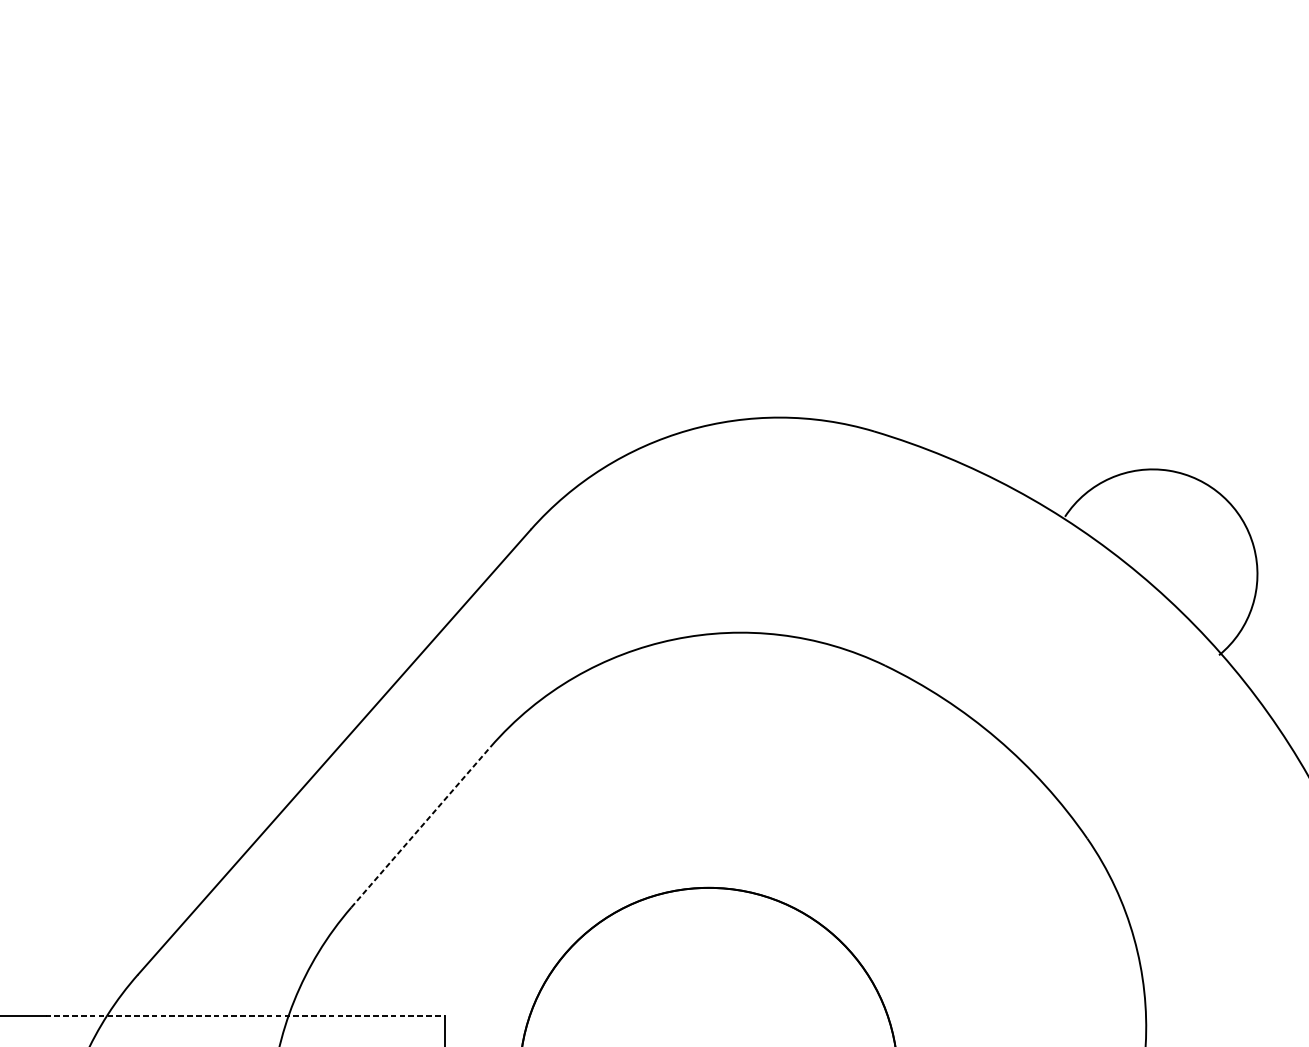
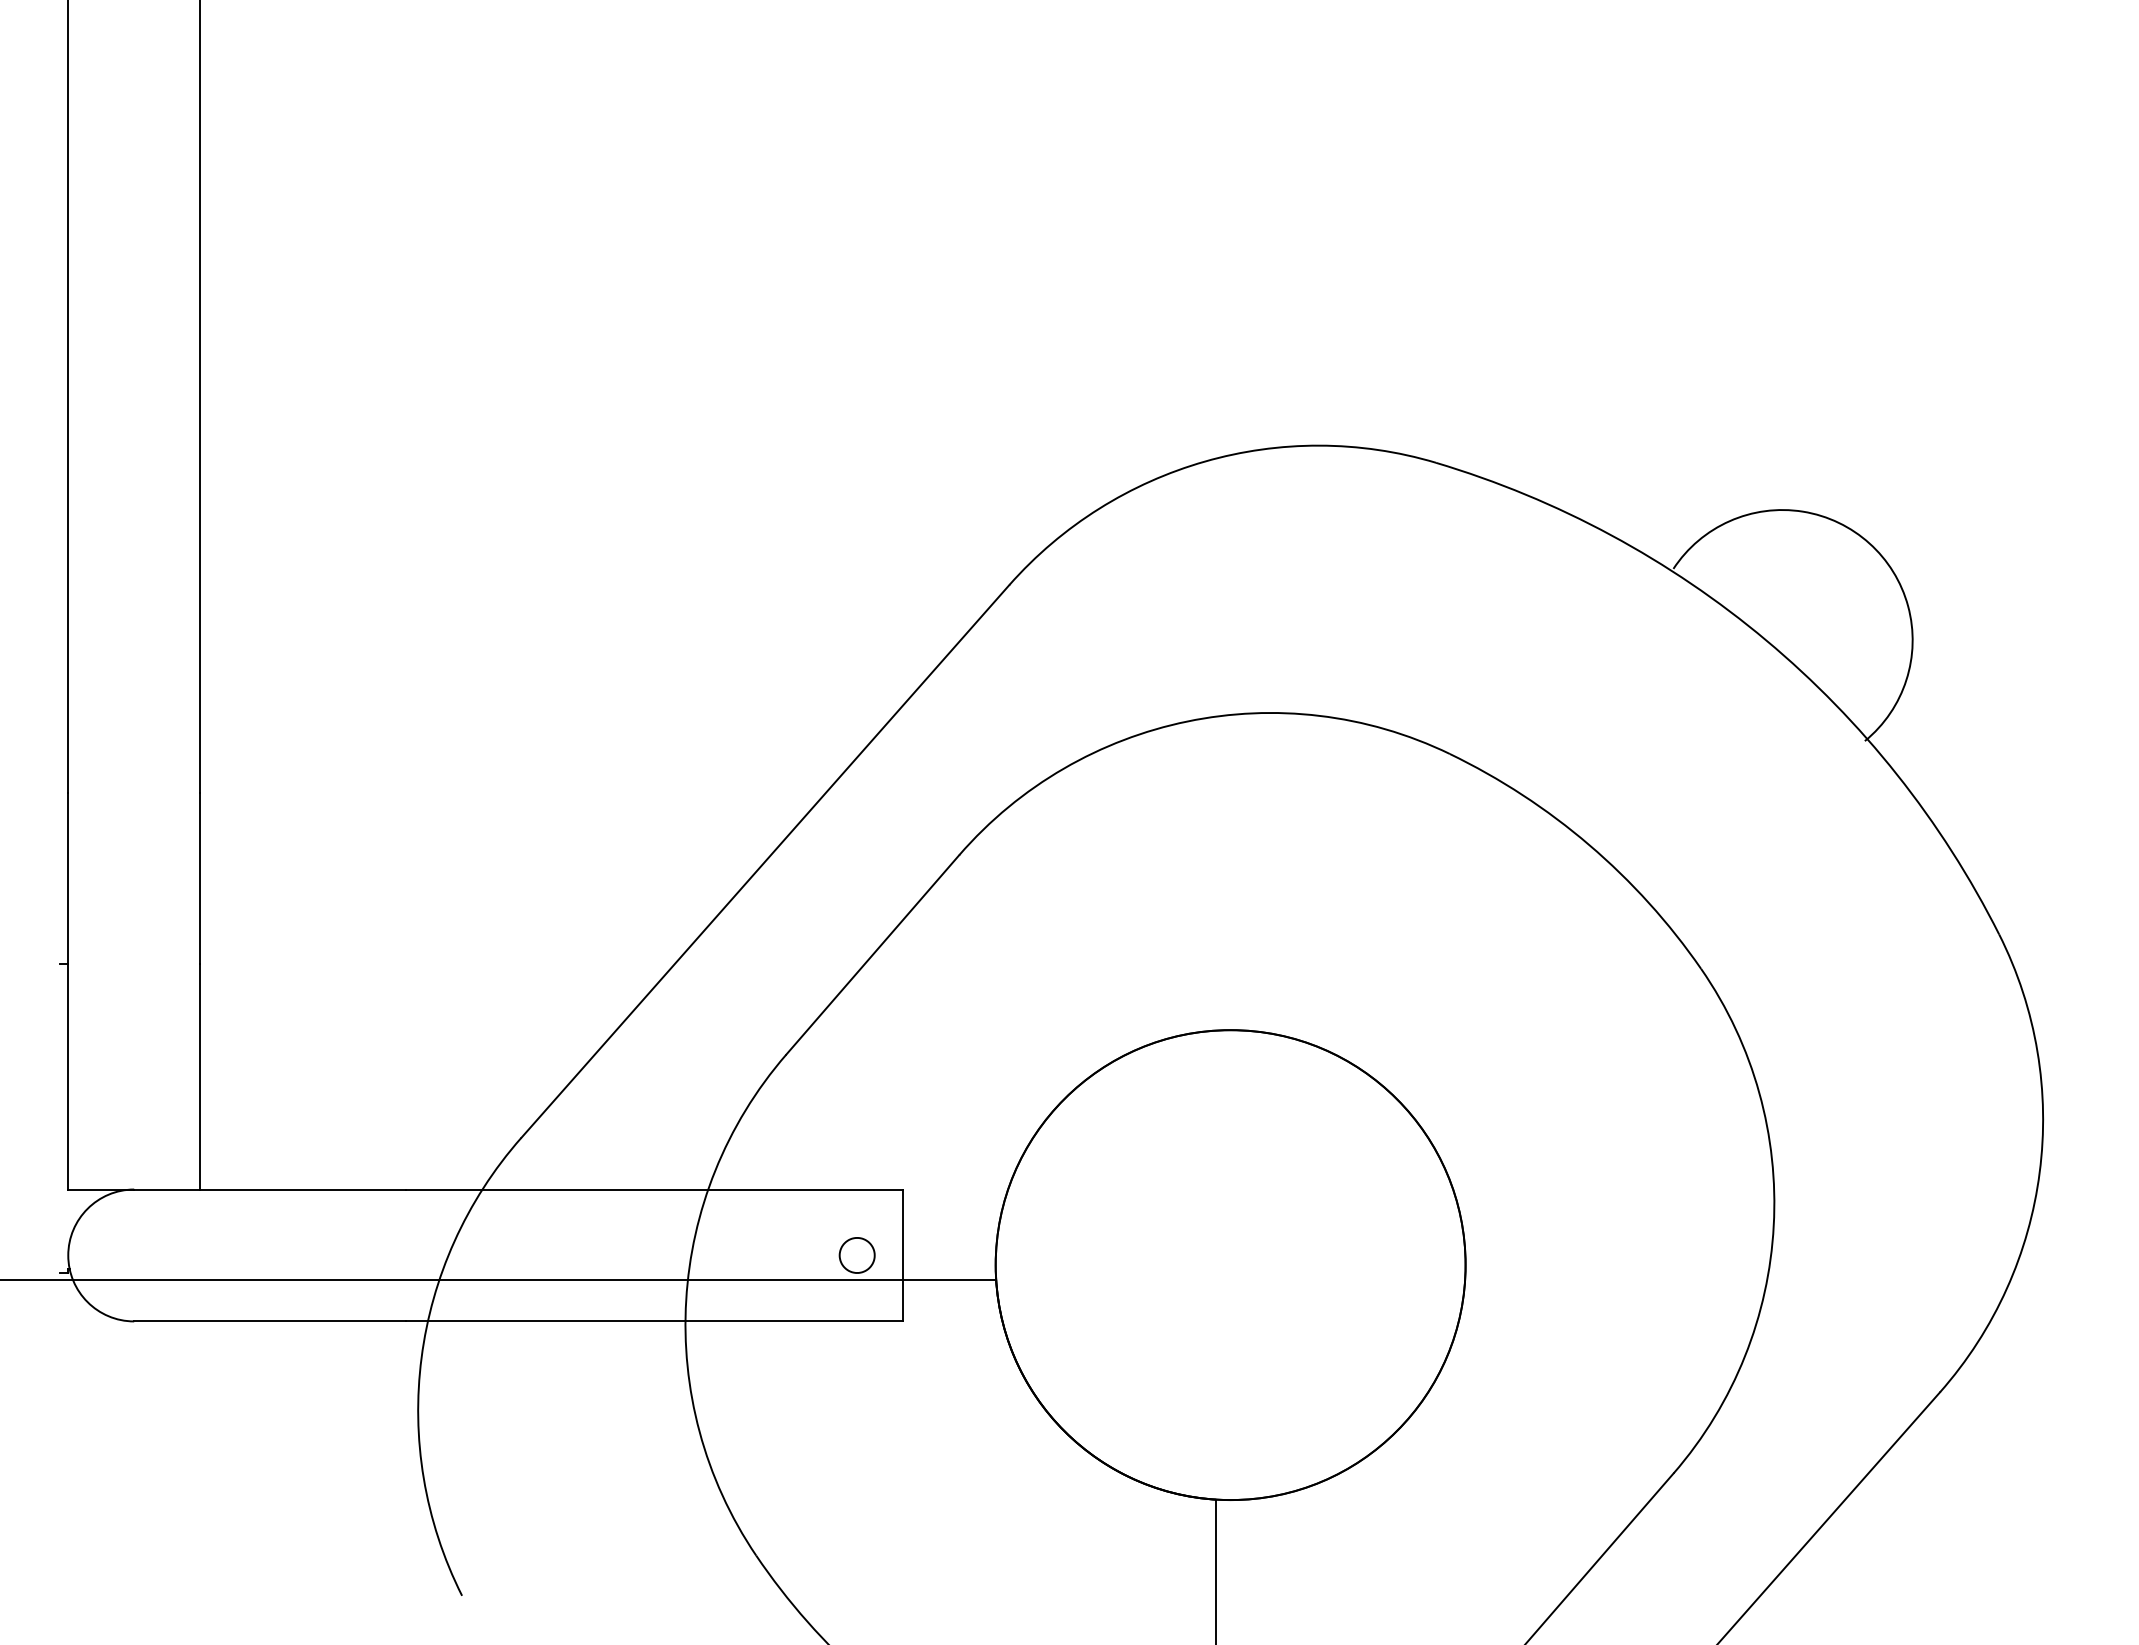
line: (421, 826) -> (873, 954), dashed -> solid
line: (246, 1016) -> (655, 1189), dashed -> solid

